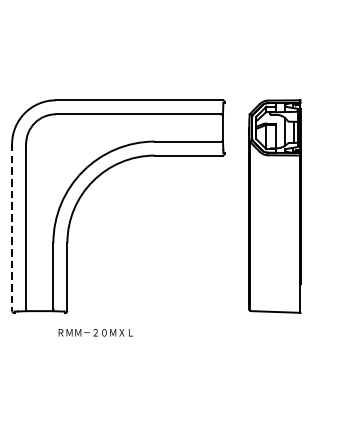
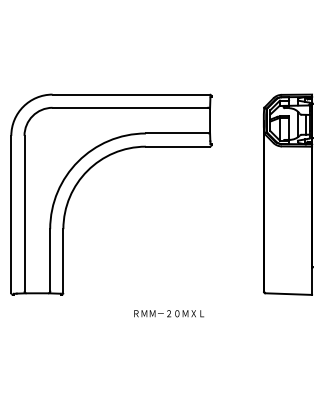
part: (275, 206) -> (288, 194), moved
line: (12, 227) -> (11, 214), dashed -> solid
text: (96, 332) -> (169, 313), moved

